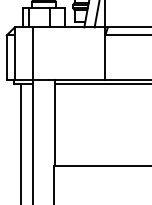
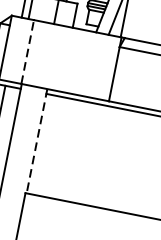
line: (33, 53) -> (28, 51), solid -> dashed
line: (54, 123) -> (36, 141), solid -> dashed

